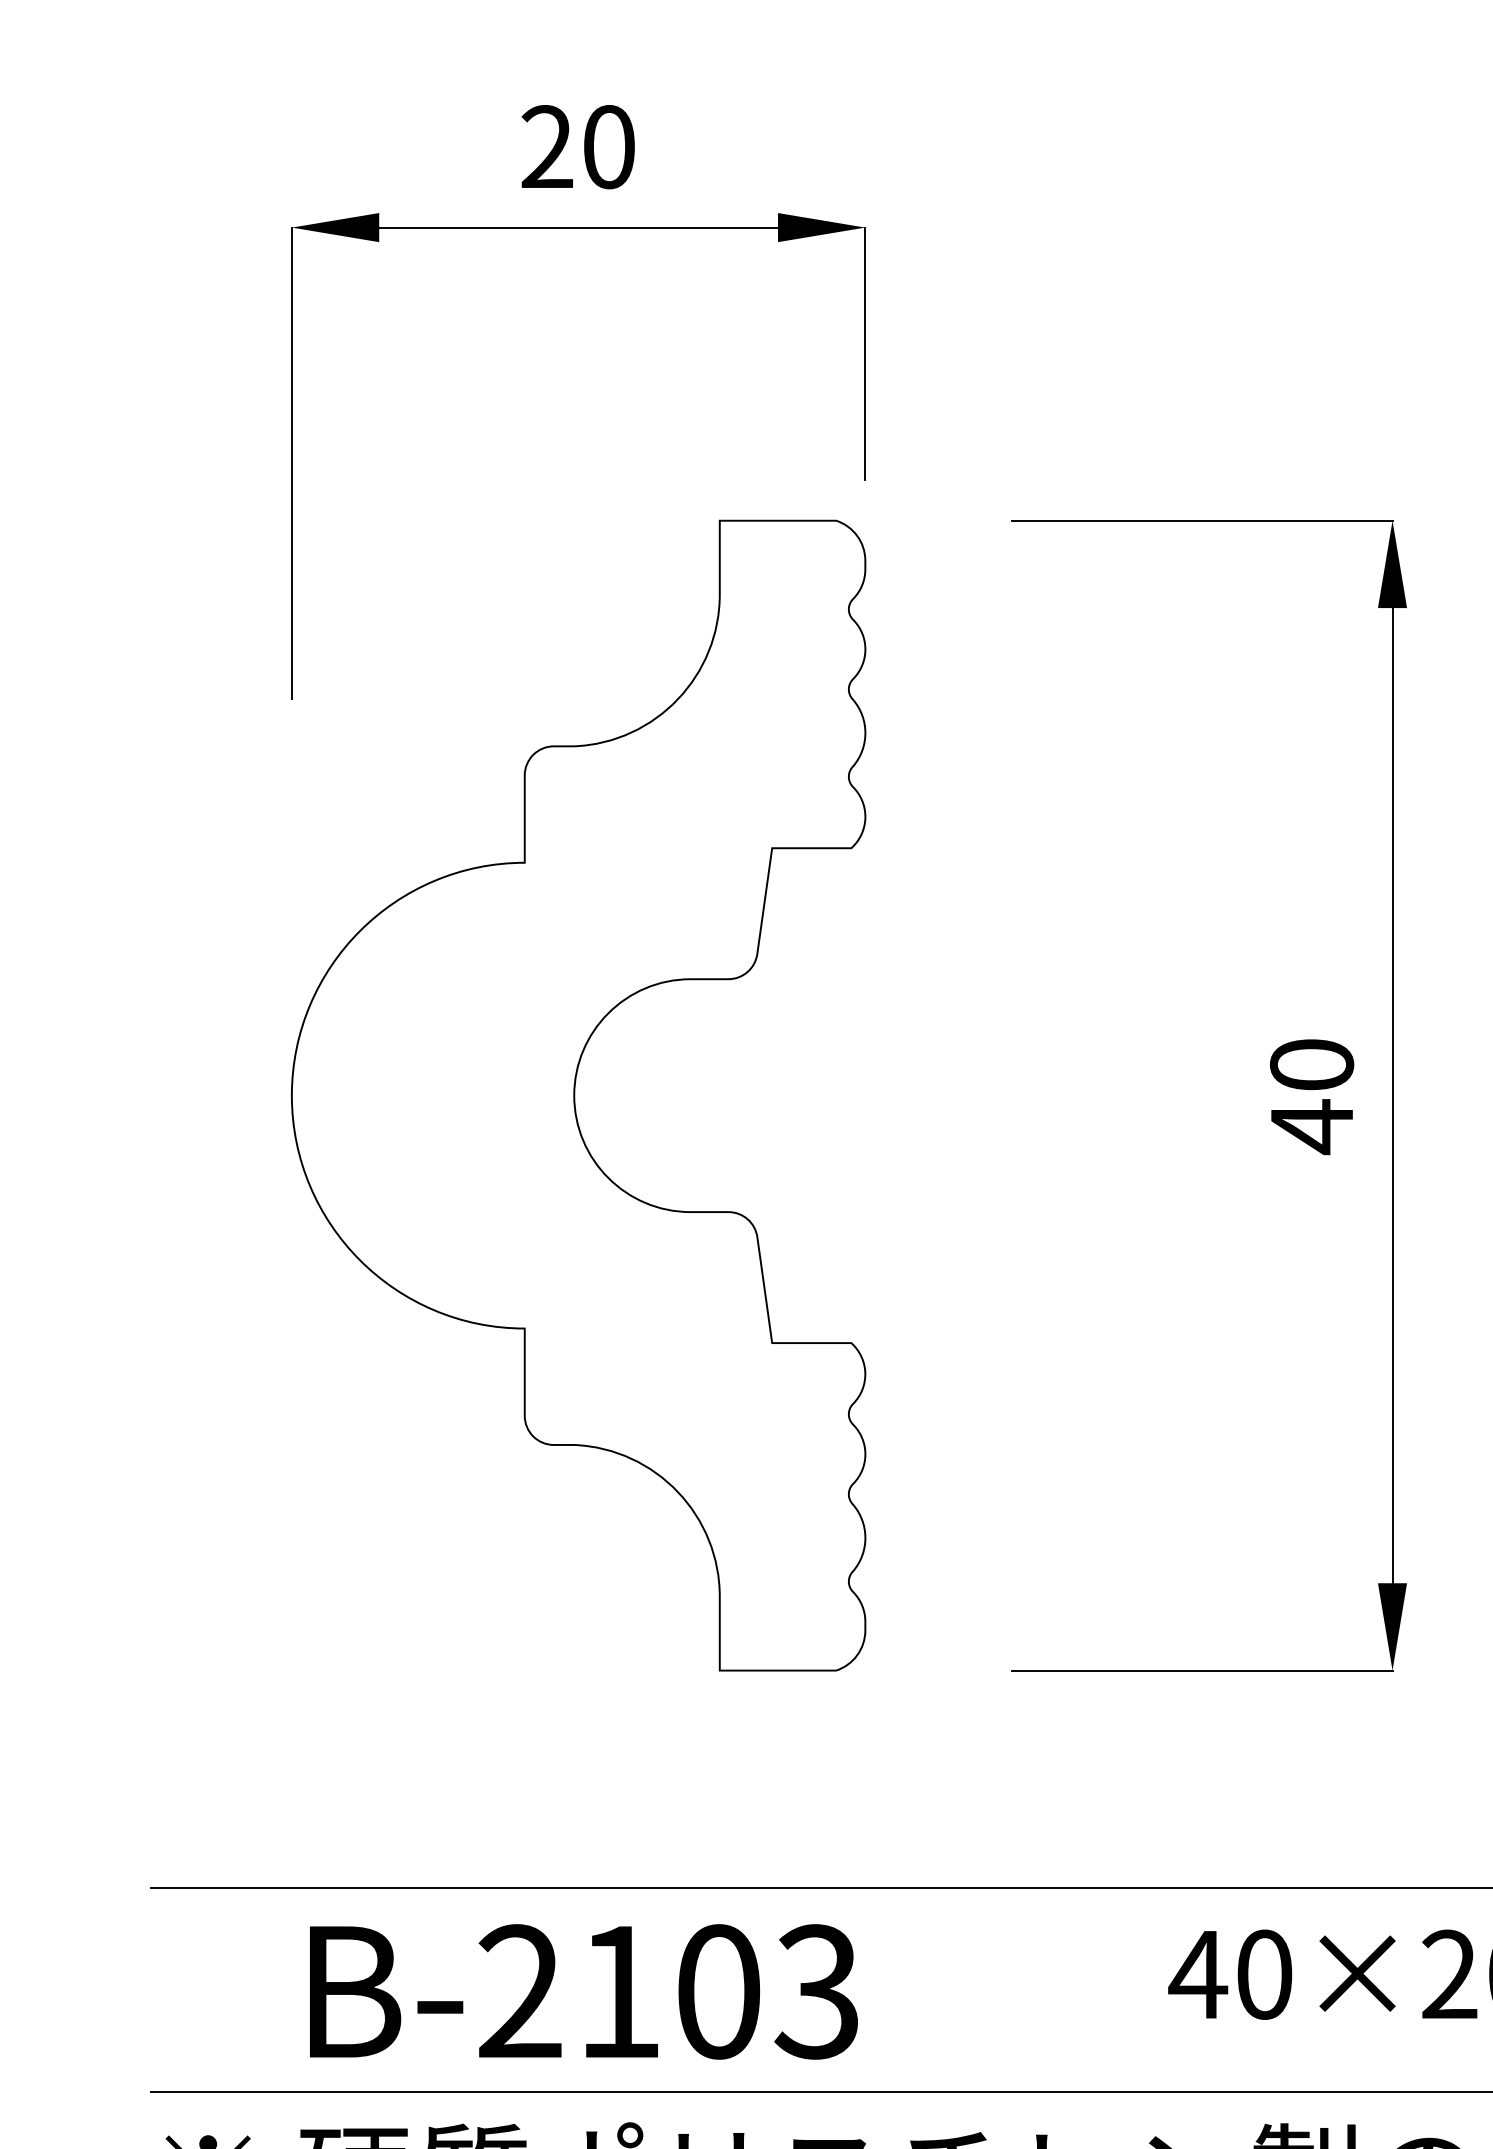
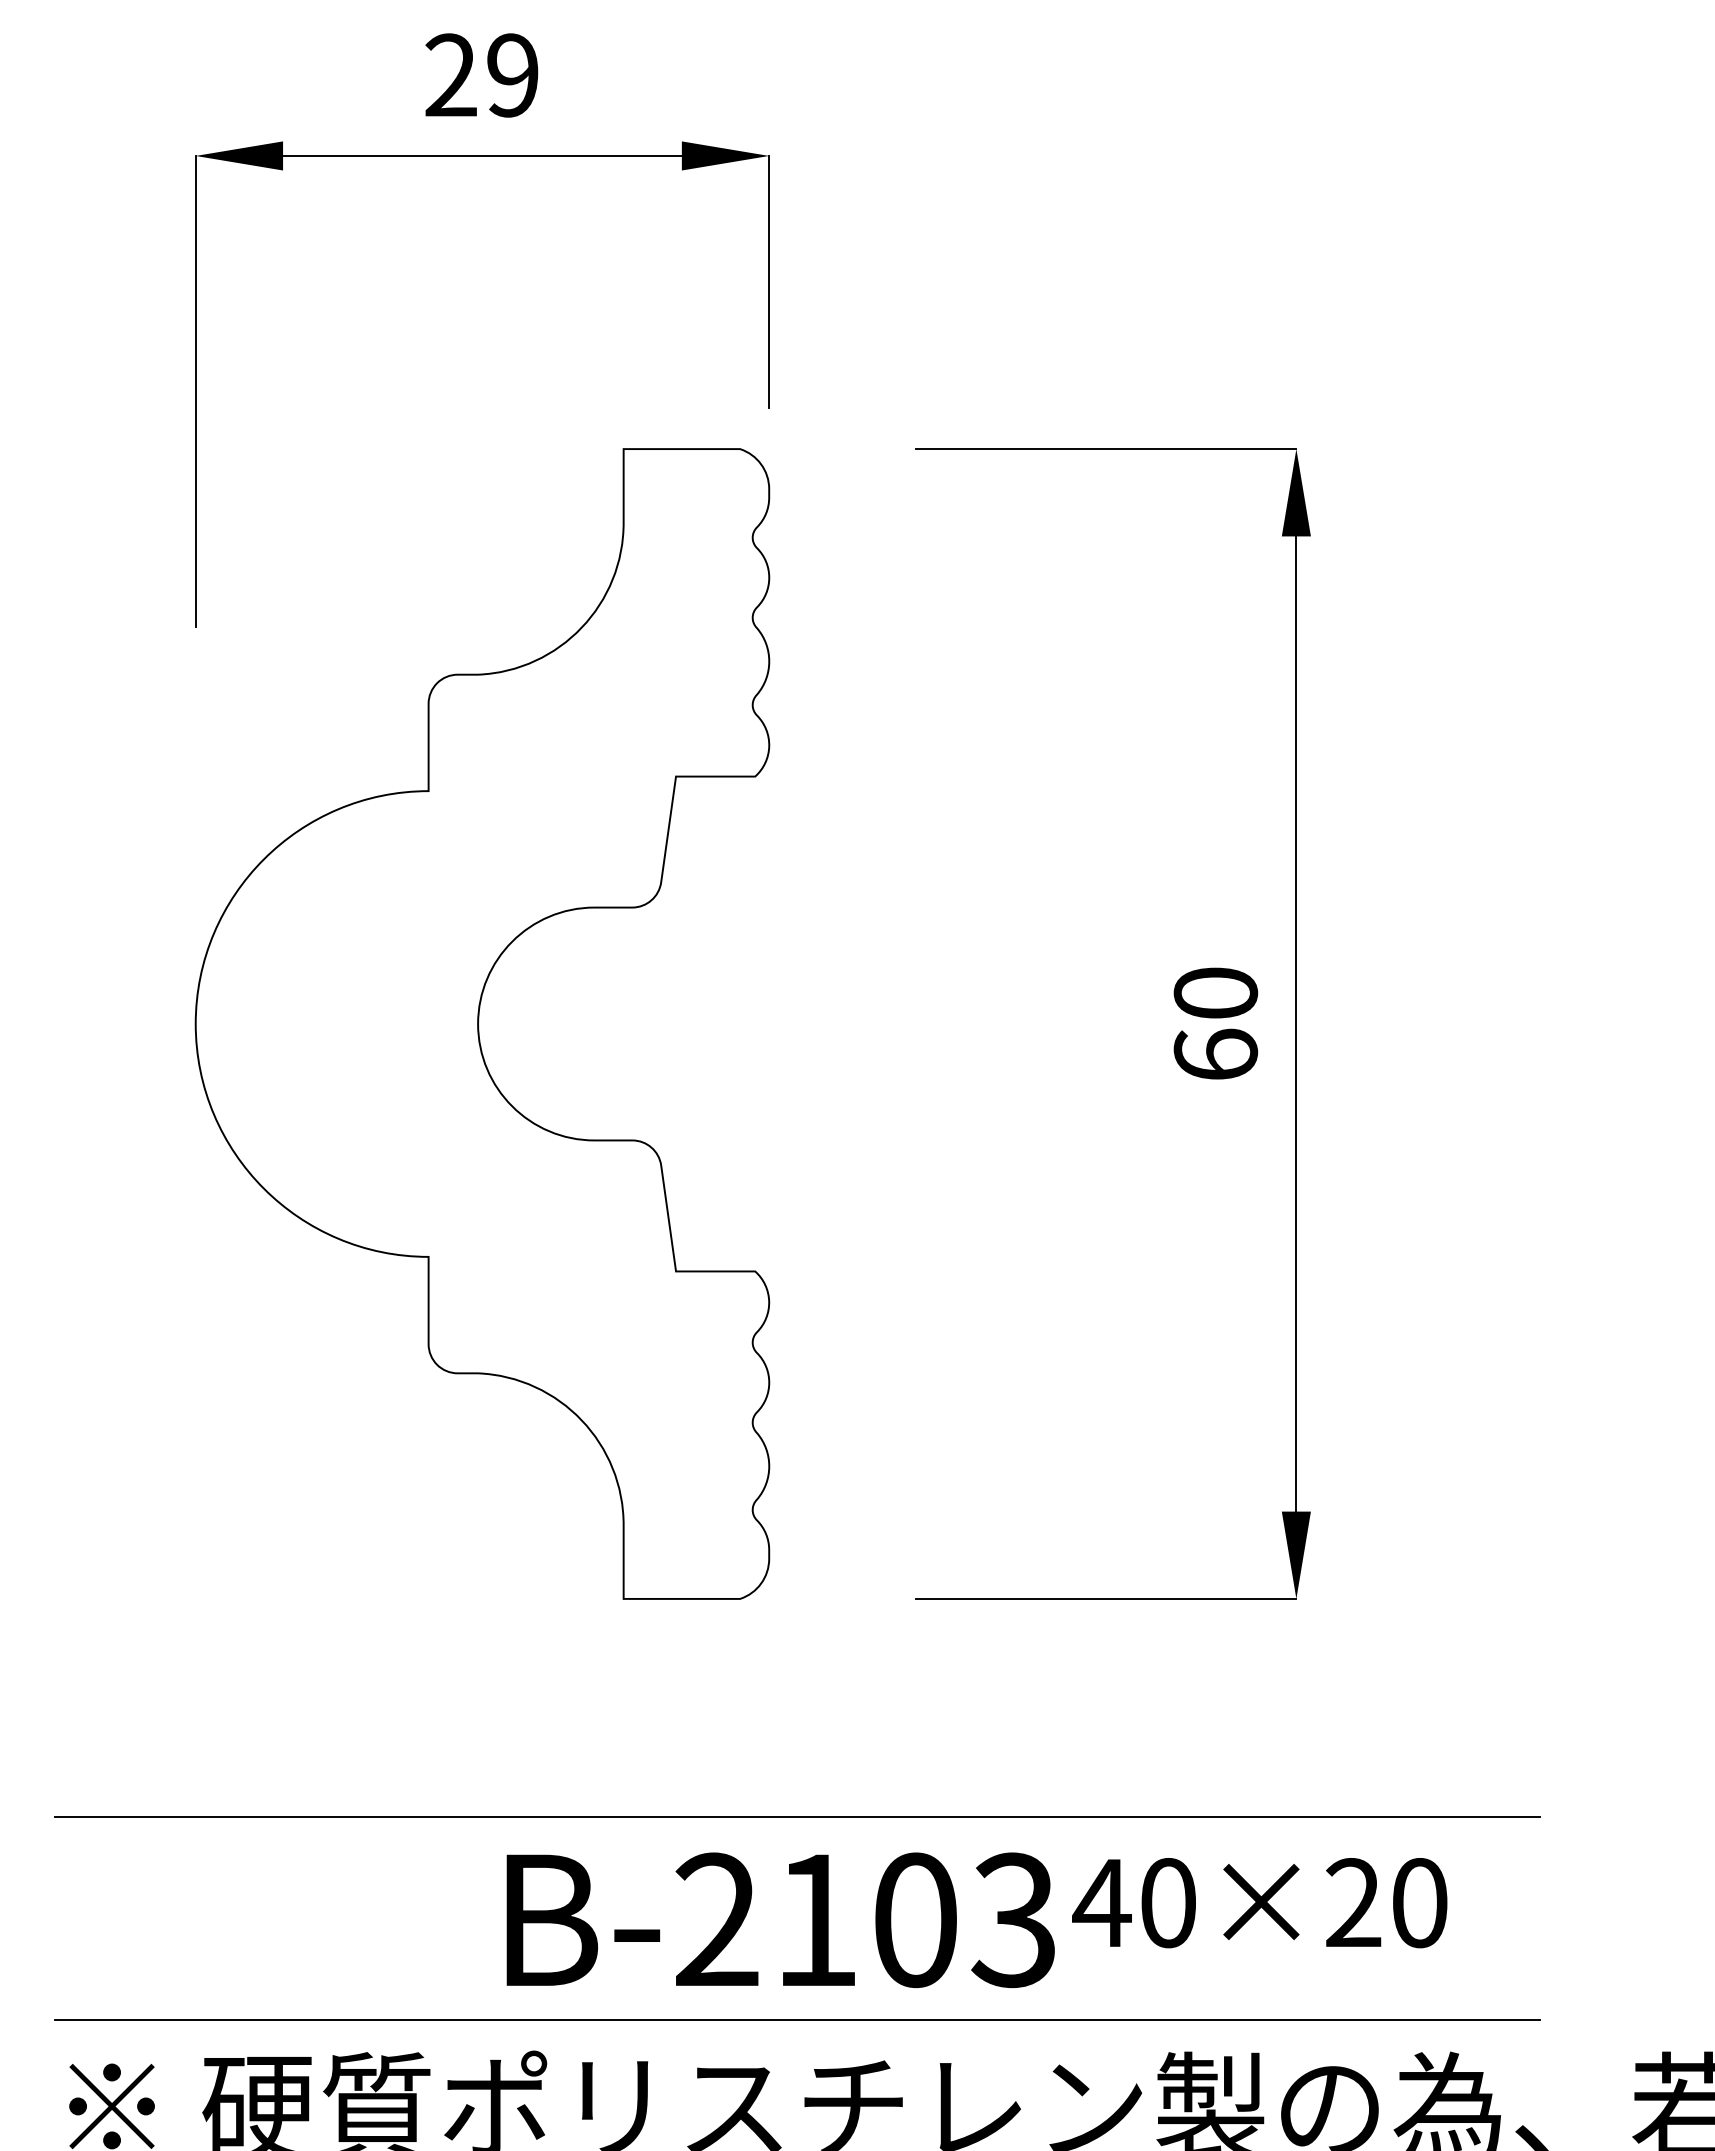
text: (608, 147) -> (512, 75), 20 -> 29
text: (1311, 1127) -> (1215, 1055), 40 -> 60
text: (583, 1992) -> (780, 1920), moved

